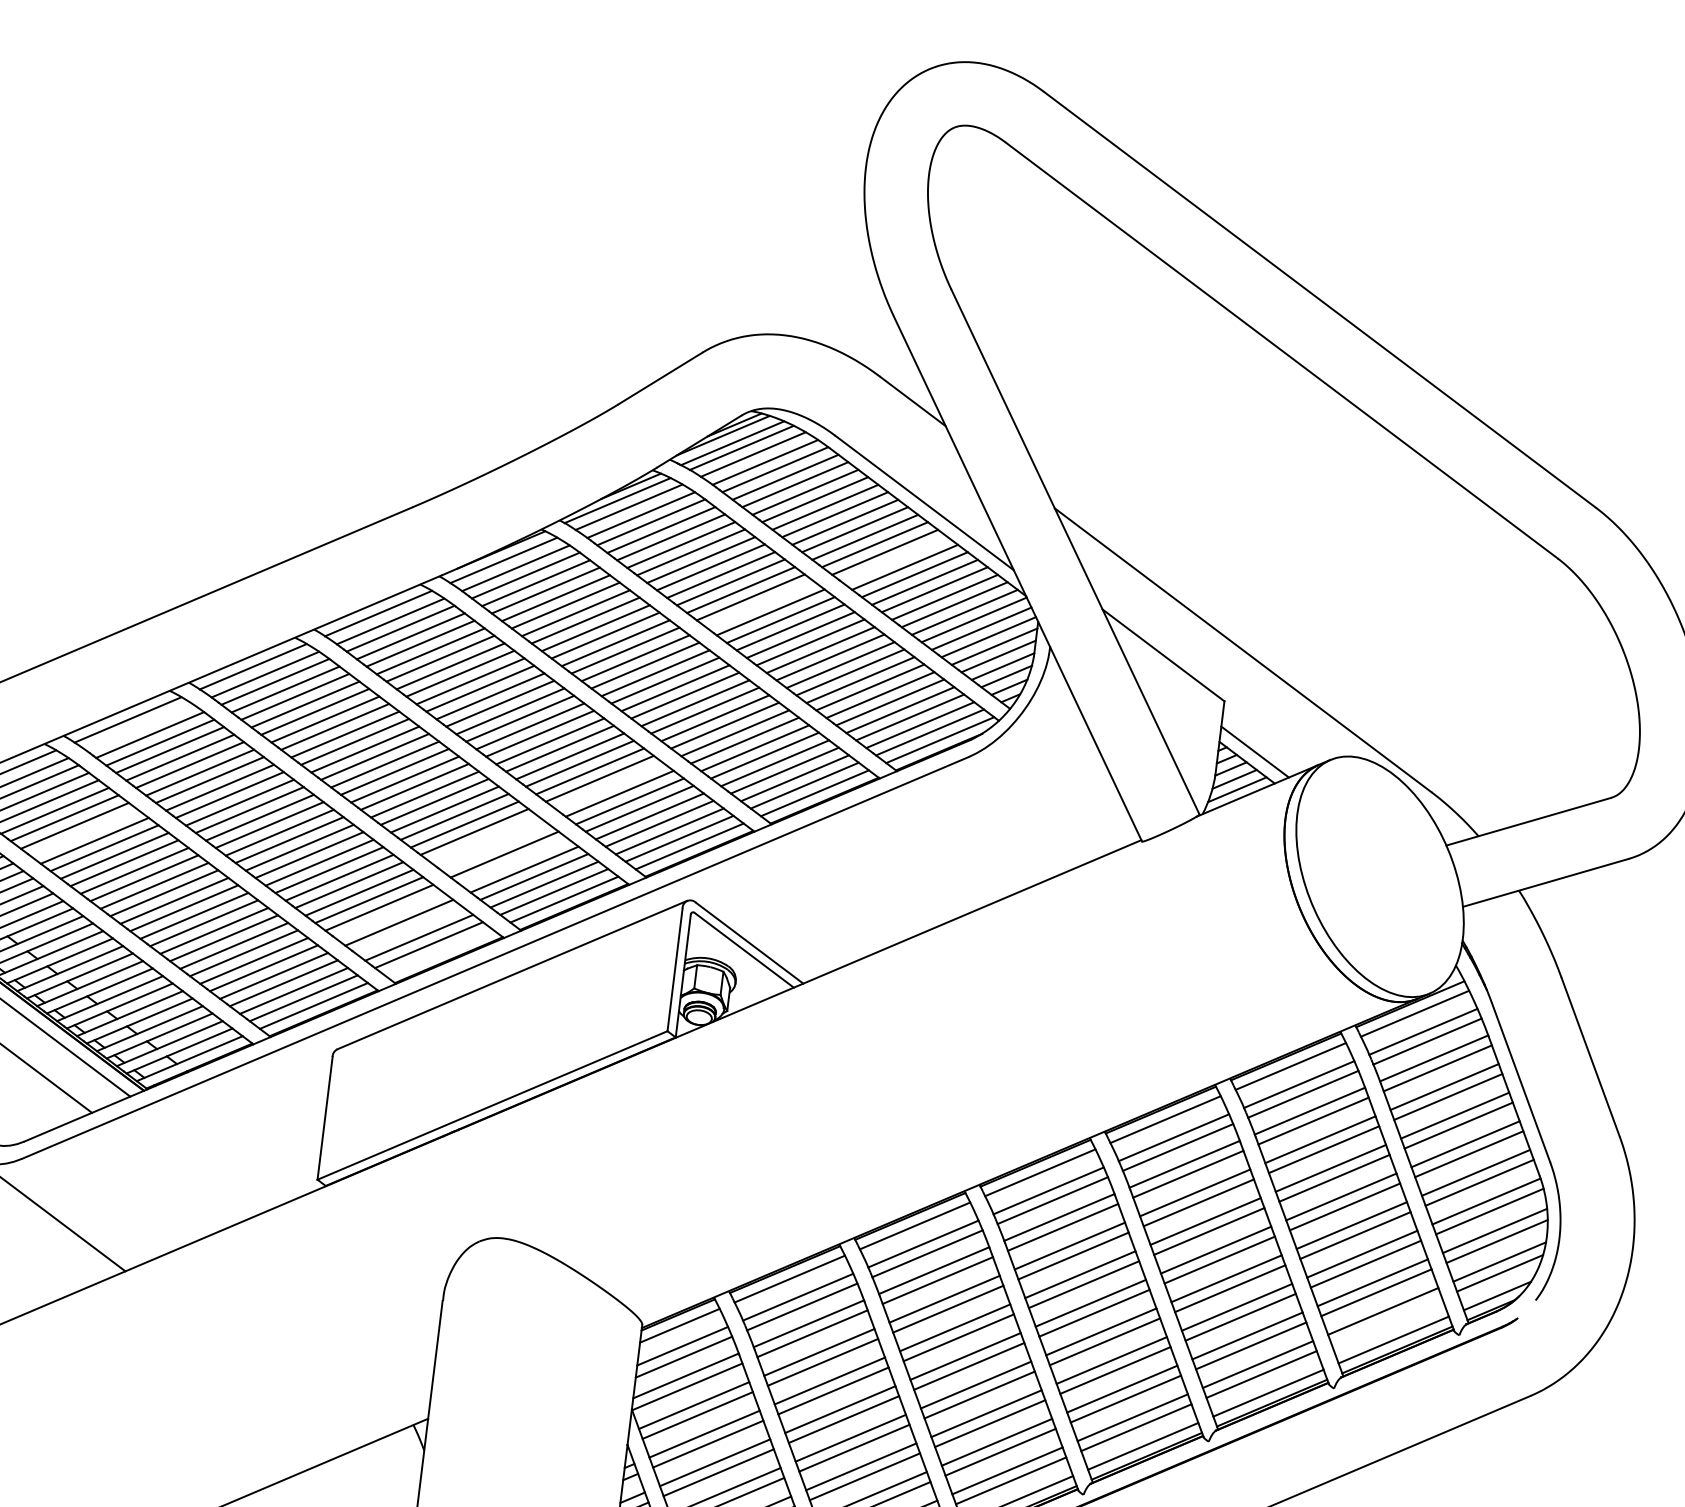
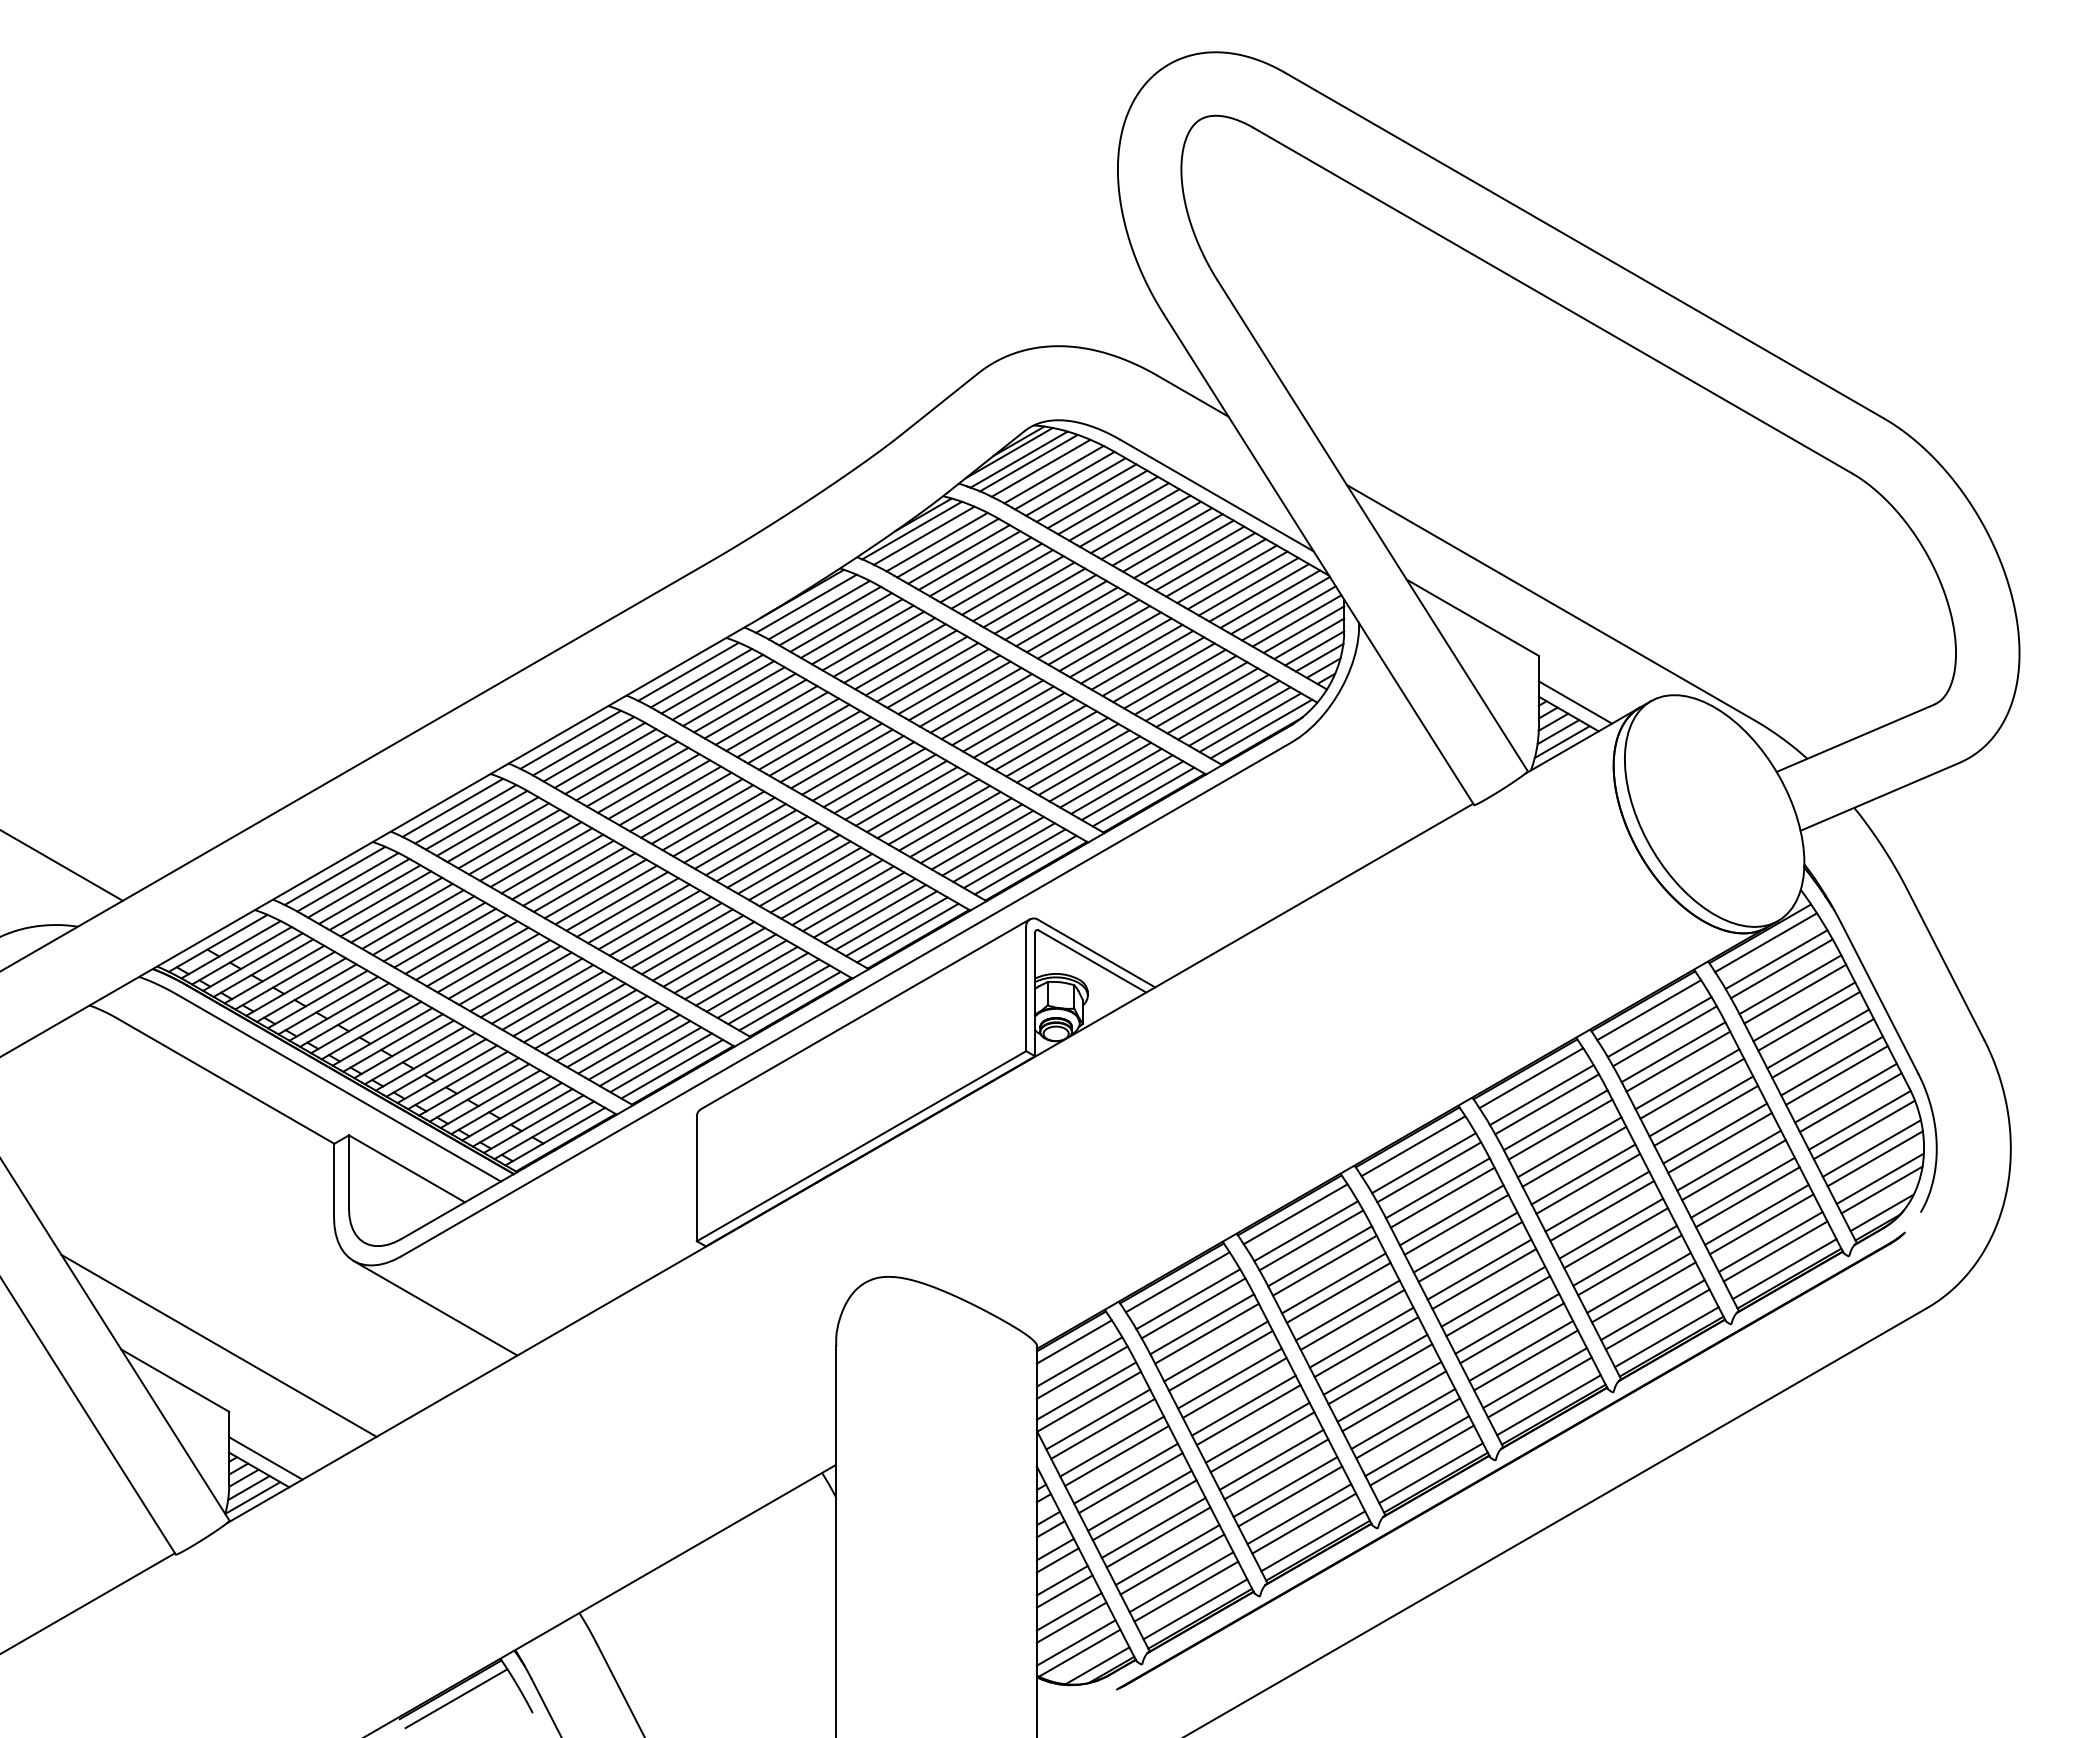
line: (894, 559) -> (1194, 555), added
line: (760, 604) -> (1066, 616), added
line: (139, 727) -> (465, 814), added
line: (610, 785) -> (939, 814), added
line: (84, 833) -> (423, 925), added
line: (484, 838) -> (821, 882), added
line: (493, 847) -> (831, 889), added
line: (514, 861) -> (853, 901), added
line: (388, 914) -> (735, 969), added
line: (409, 930) -> (757, 982), added
line: (438, 952) -> (789, 1000), added
line: (1386, 1321) -> (1775, 1251), added

